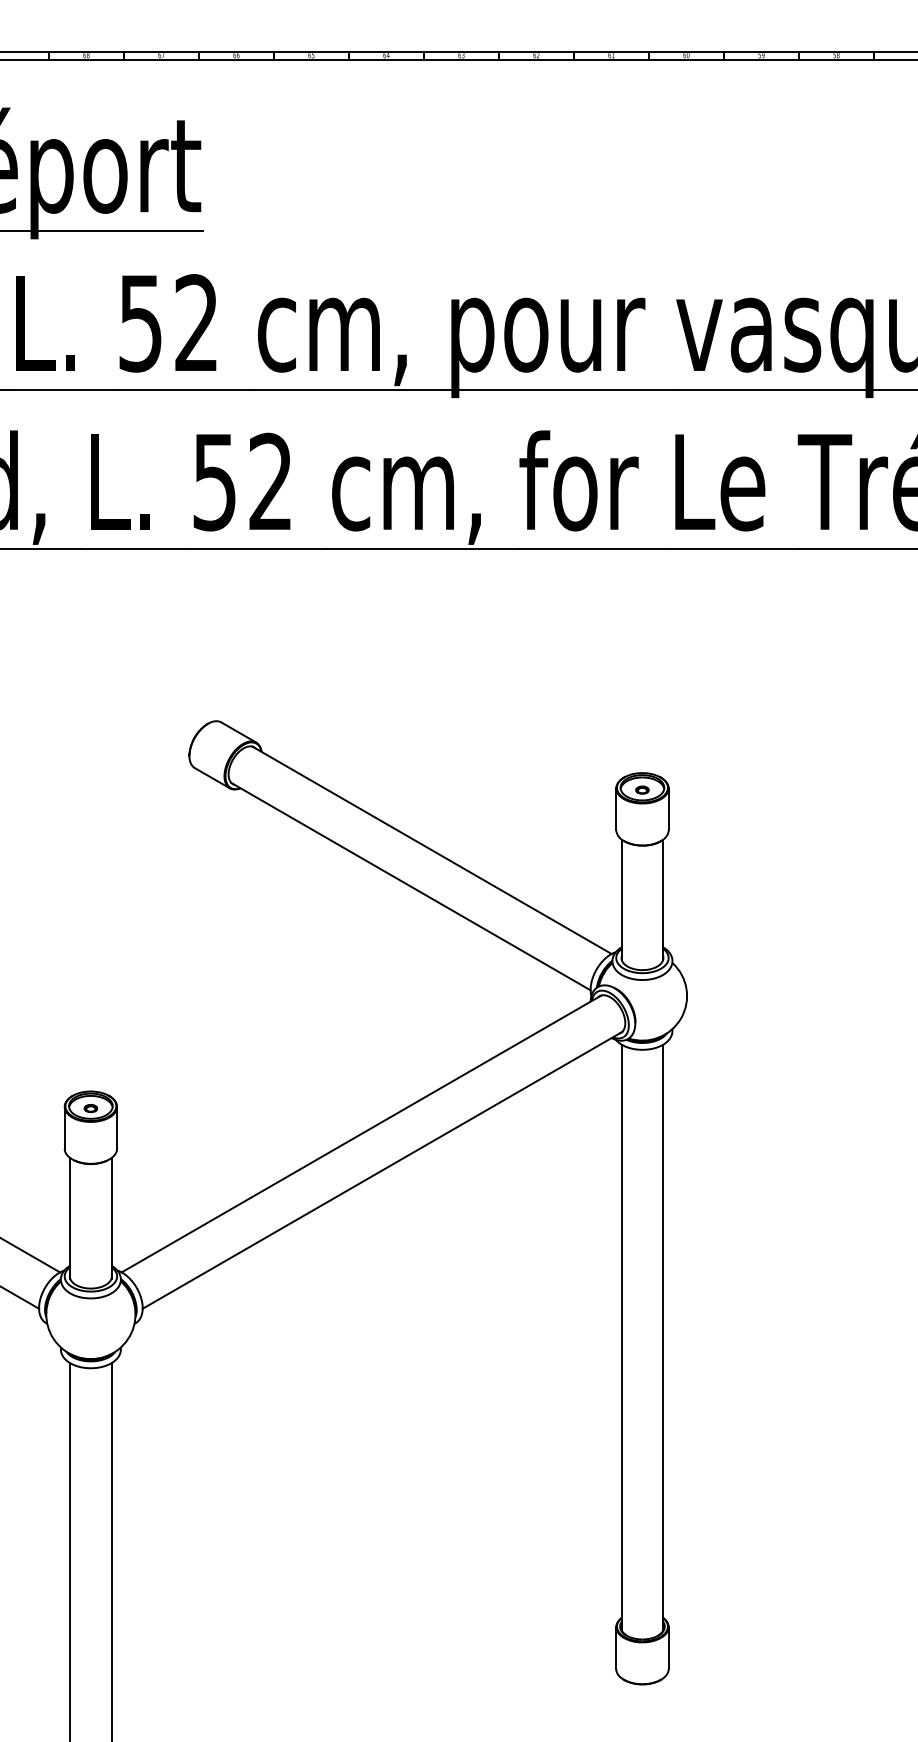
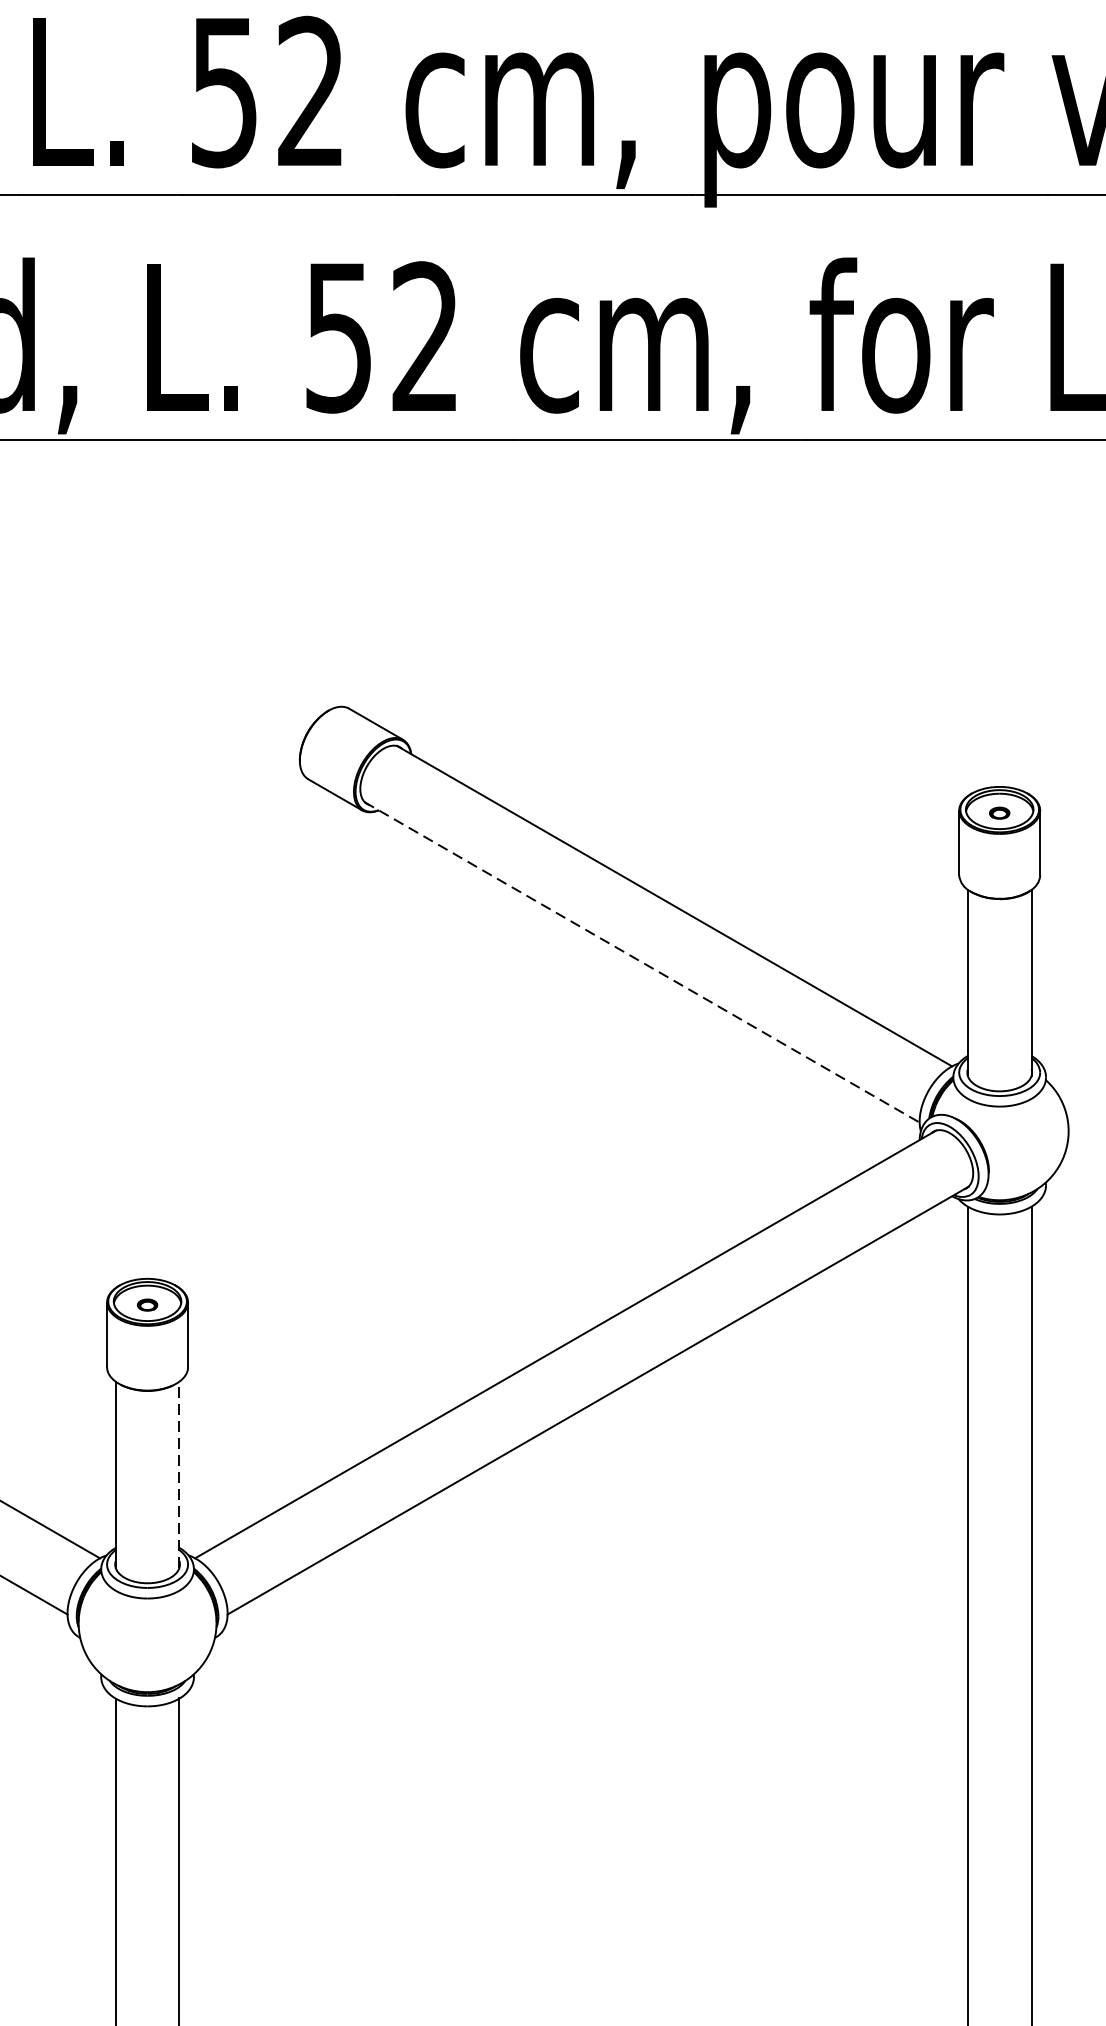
line: (411, 886) -> (642, 962), solid -> dashed
line: (111, 1217) -> (179, 1473), solid -> dashed

